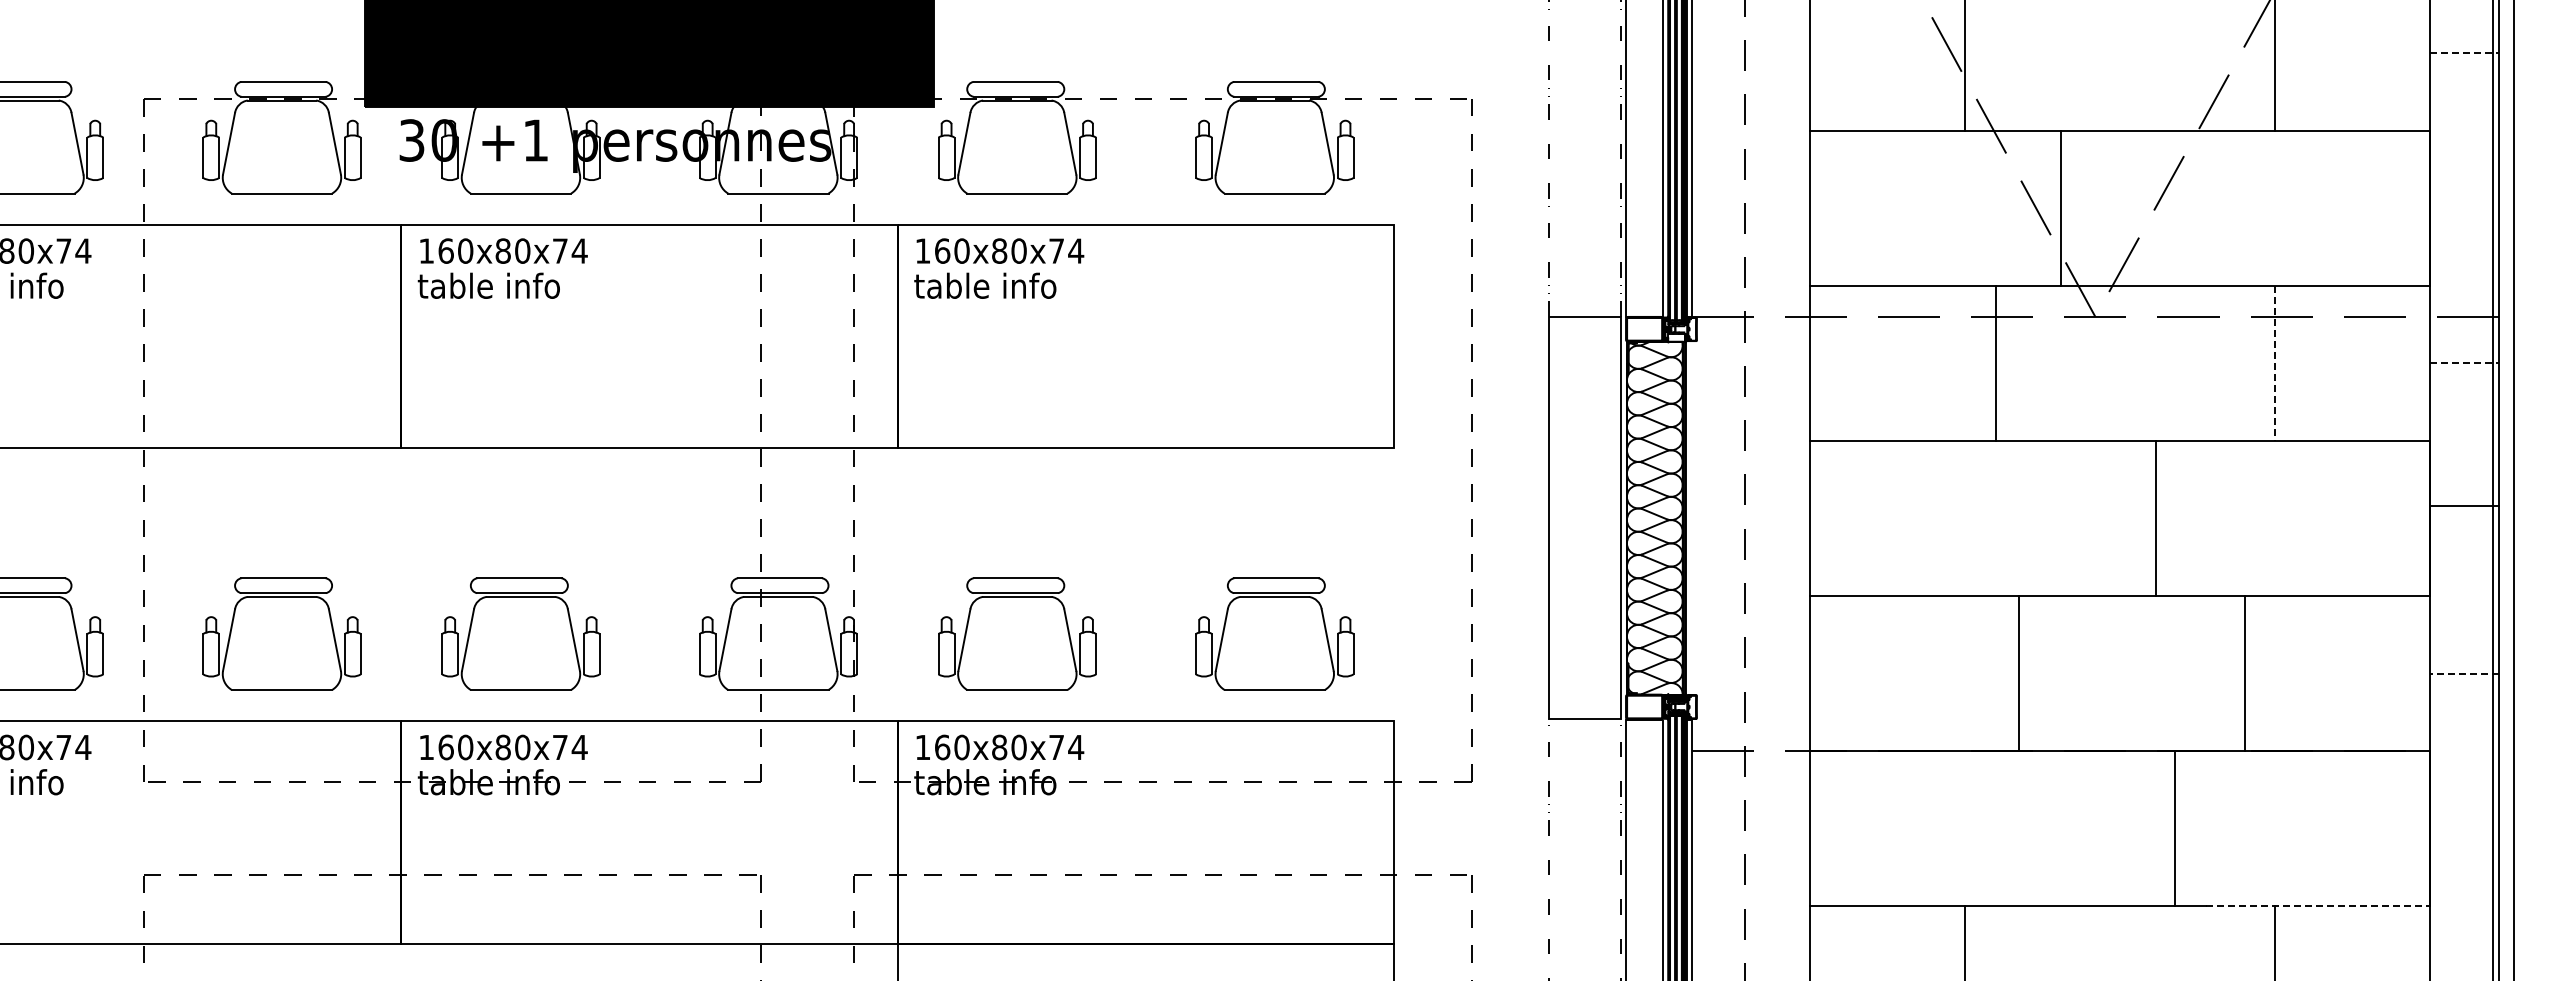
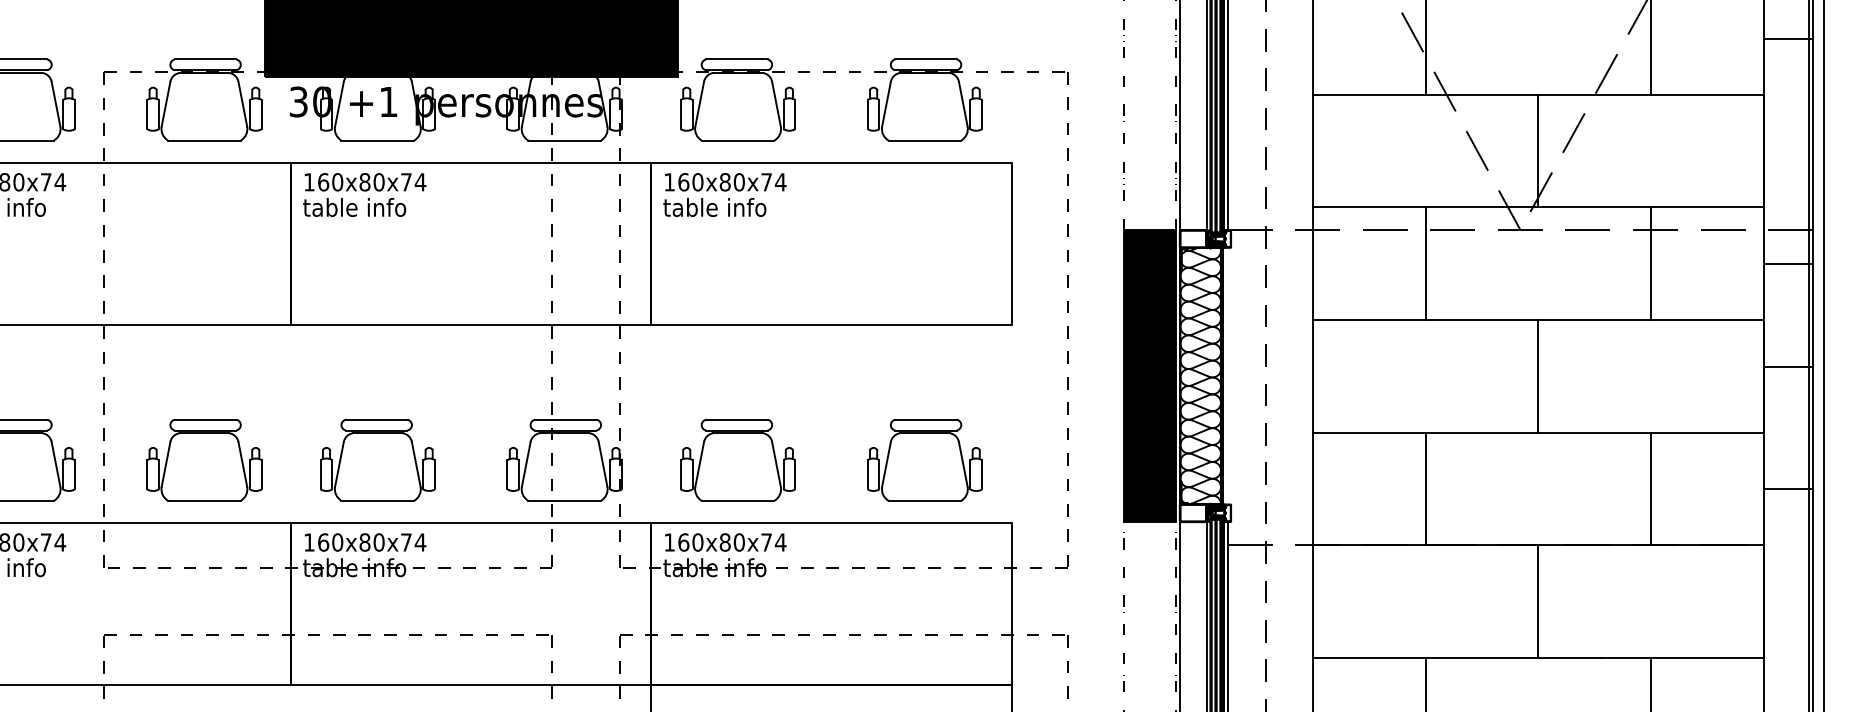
line: (2465, 53) -> (1789, 38), dashed -> solid
line: (2061, 207) -> (1538, 150), moved
fill: (1676, 337) -> (1216, 244), added
line: (1996, 362) -> (1426, 263), moved
line: (2275, 363) -> (1651, 263), dashed -> solid
line: (2465, 363) -> (1789, 263), dashed -> solid
fill: (1584, 517) -> (1149, 375), added
line: (2156, 517) -> (1538, 375), moved
line: (2019, 673) -> (1426, 488), moved
line: (2245, 673) -> (1651, 488), moved
line: (2464, 673) -> (1788, 488), dashed -> solid
line: (2175, 828) -> (1538, 601), moved
line: (2318, 906) -> (1682, 657), dashed -> solid

